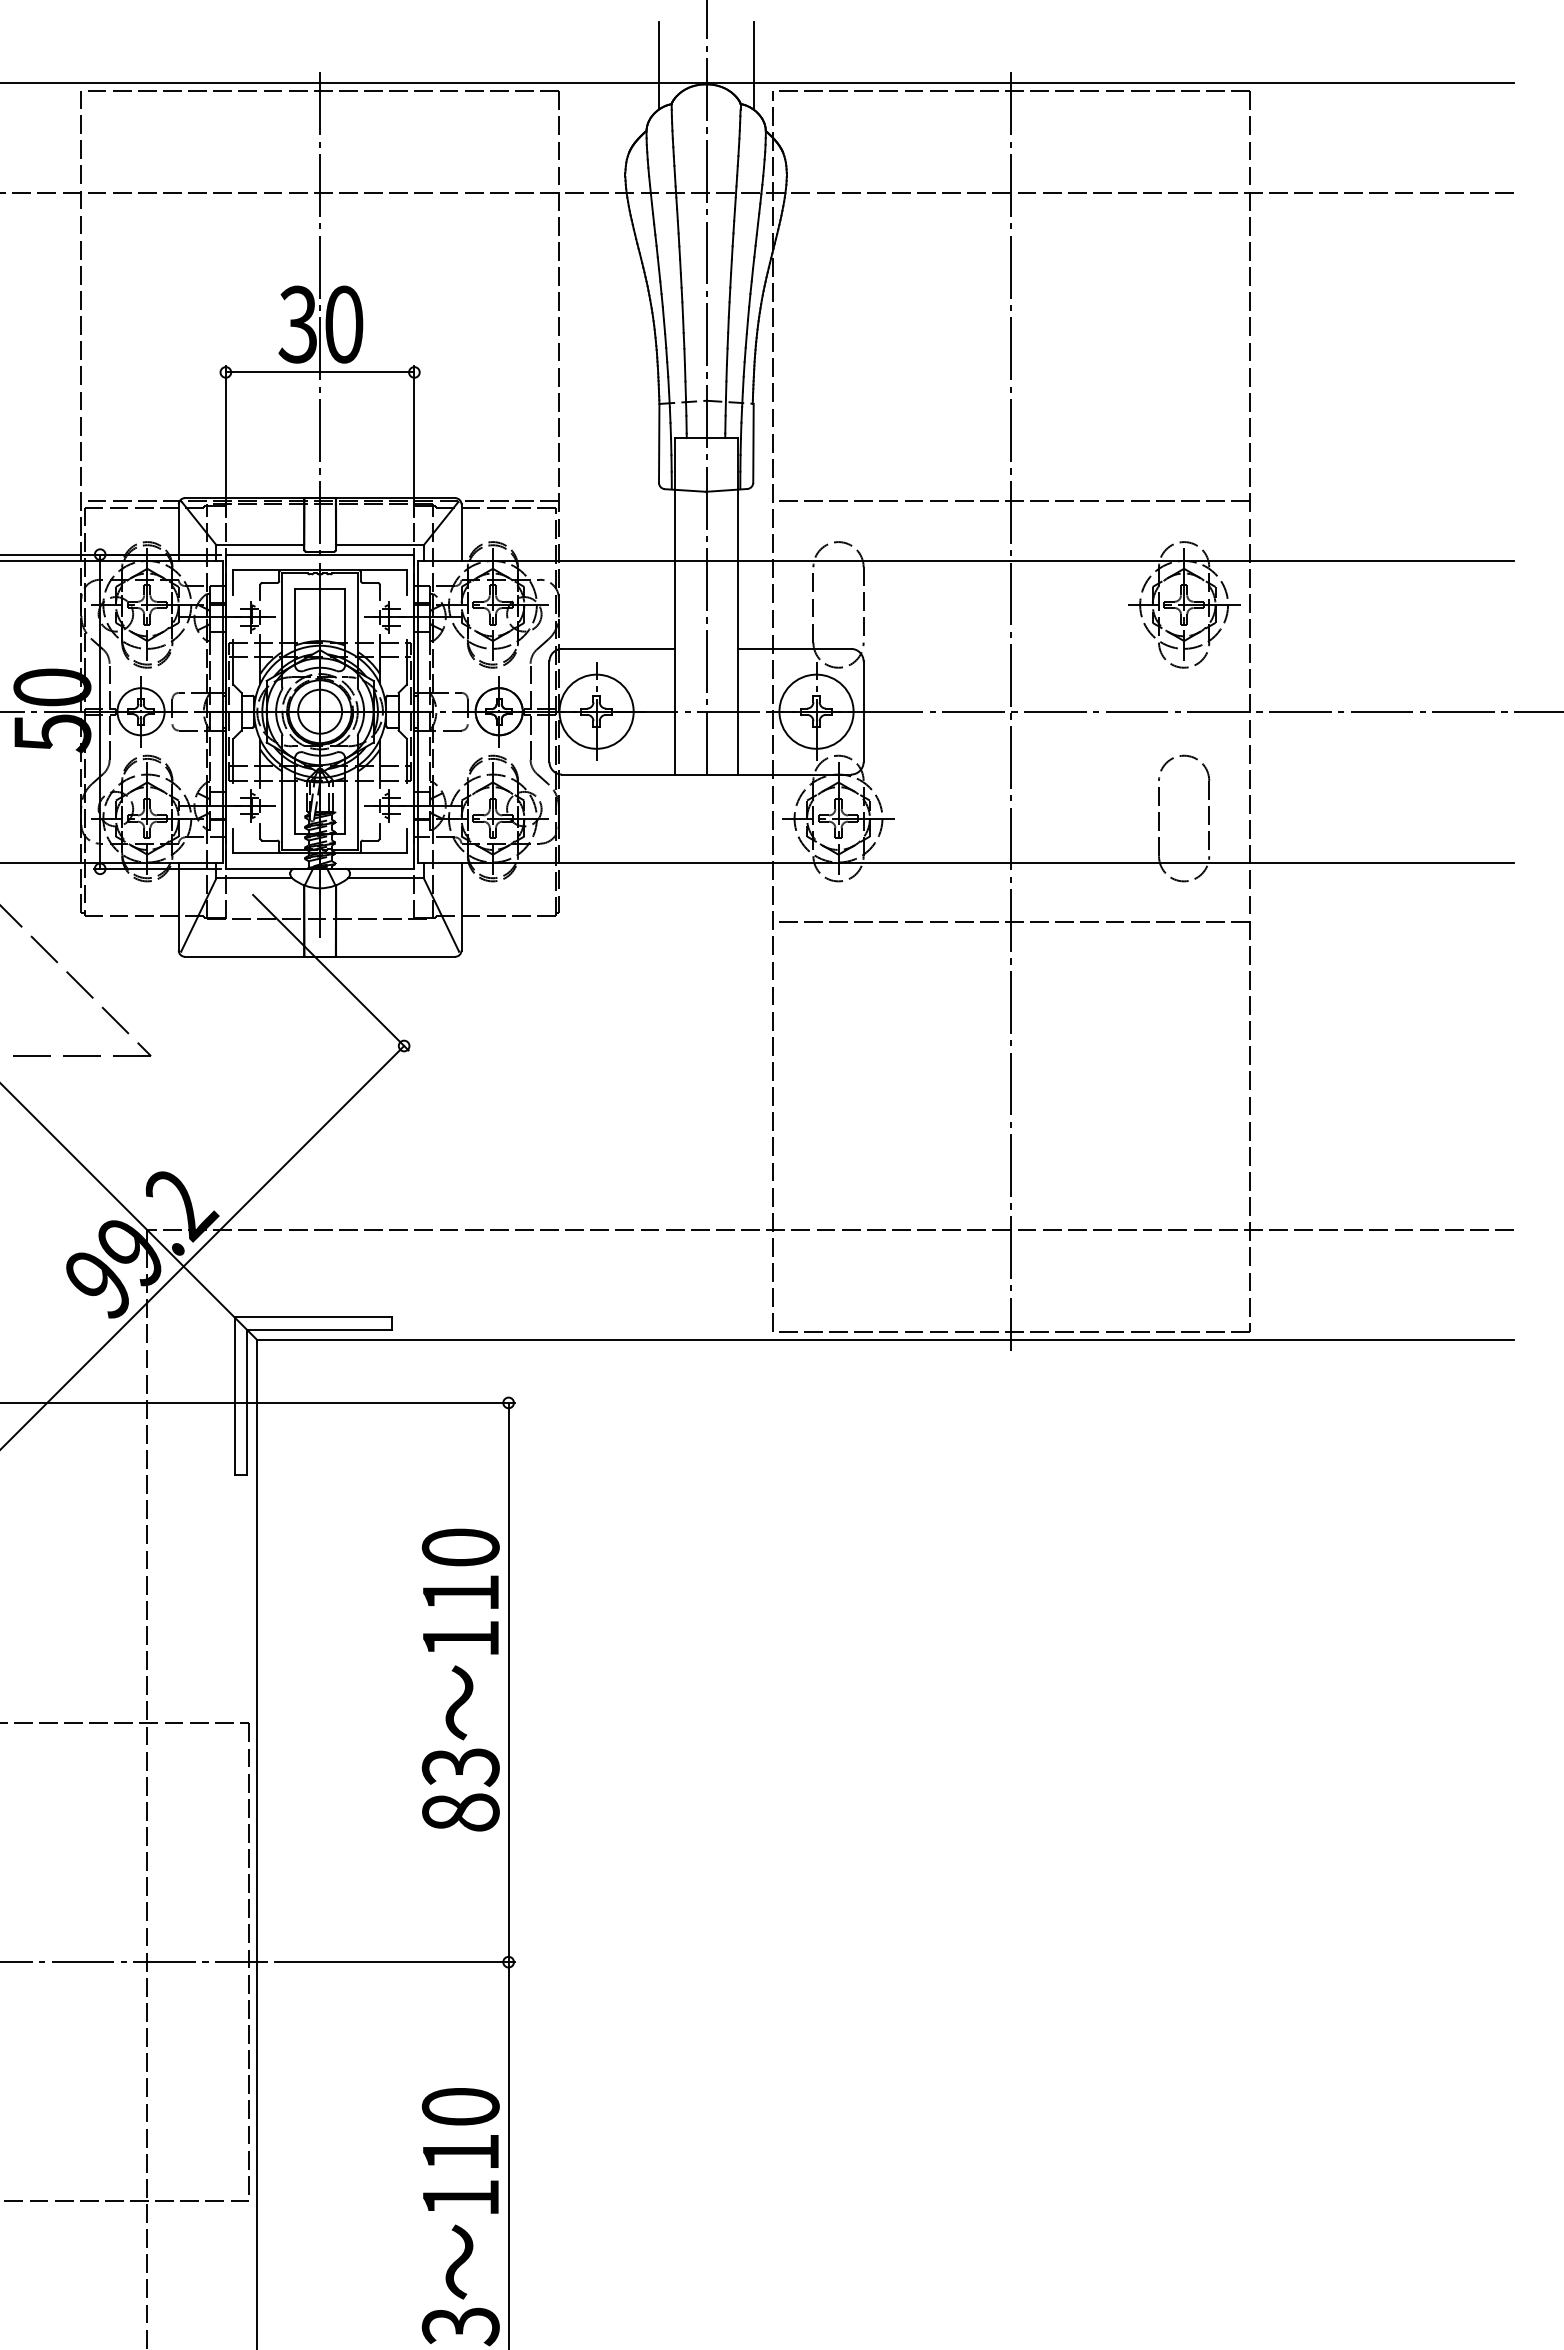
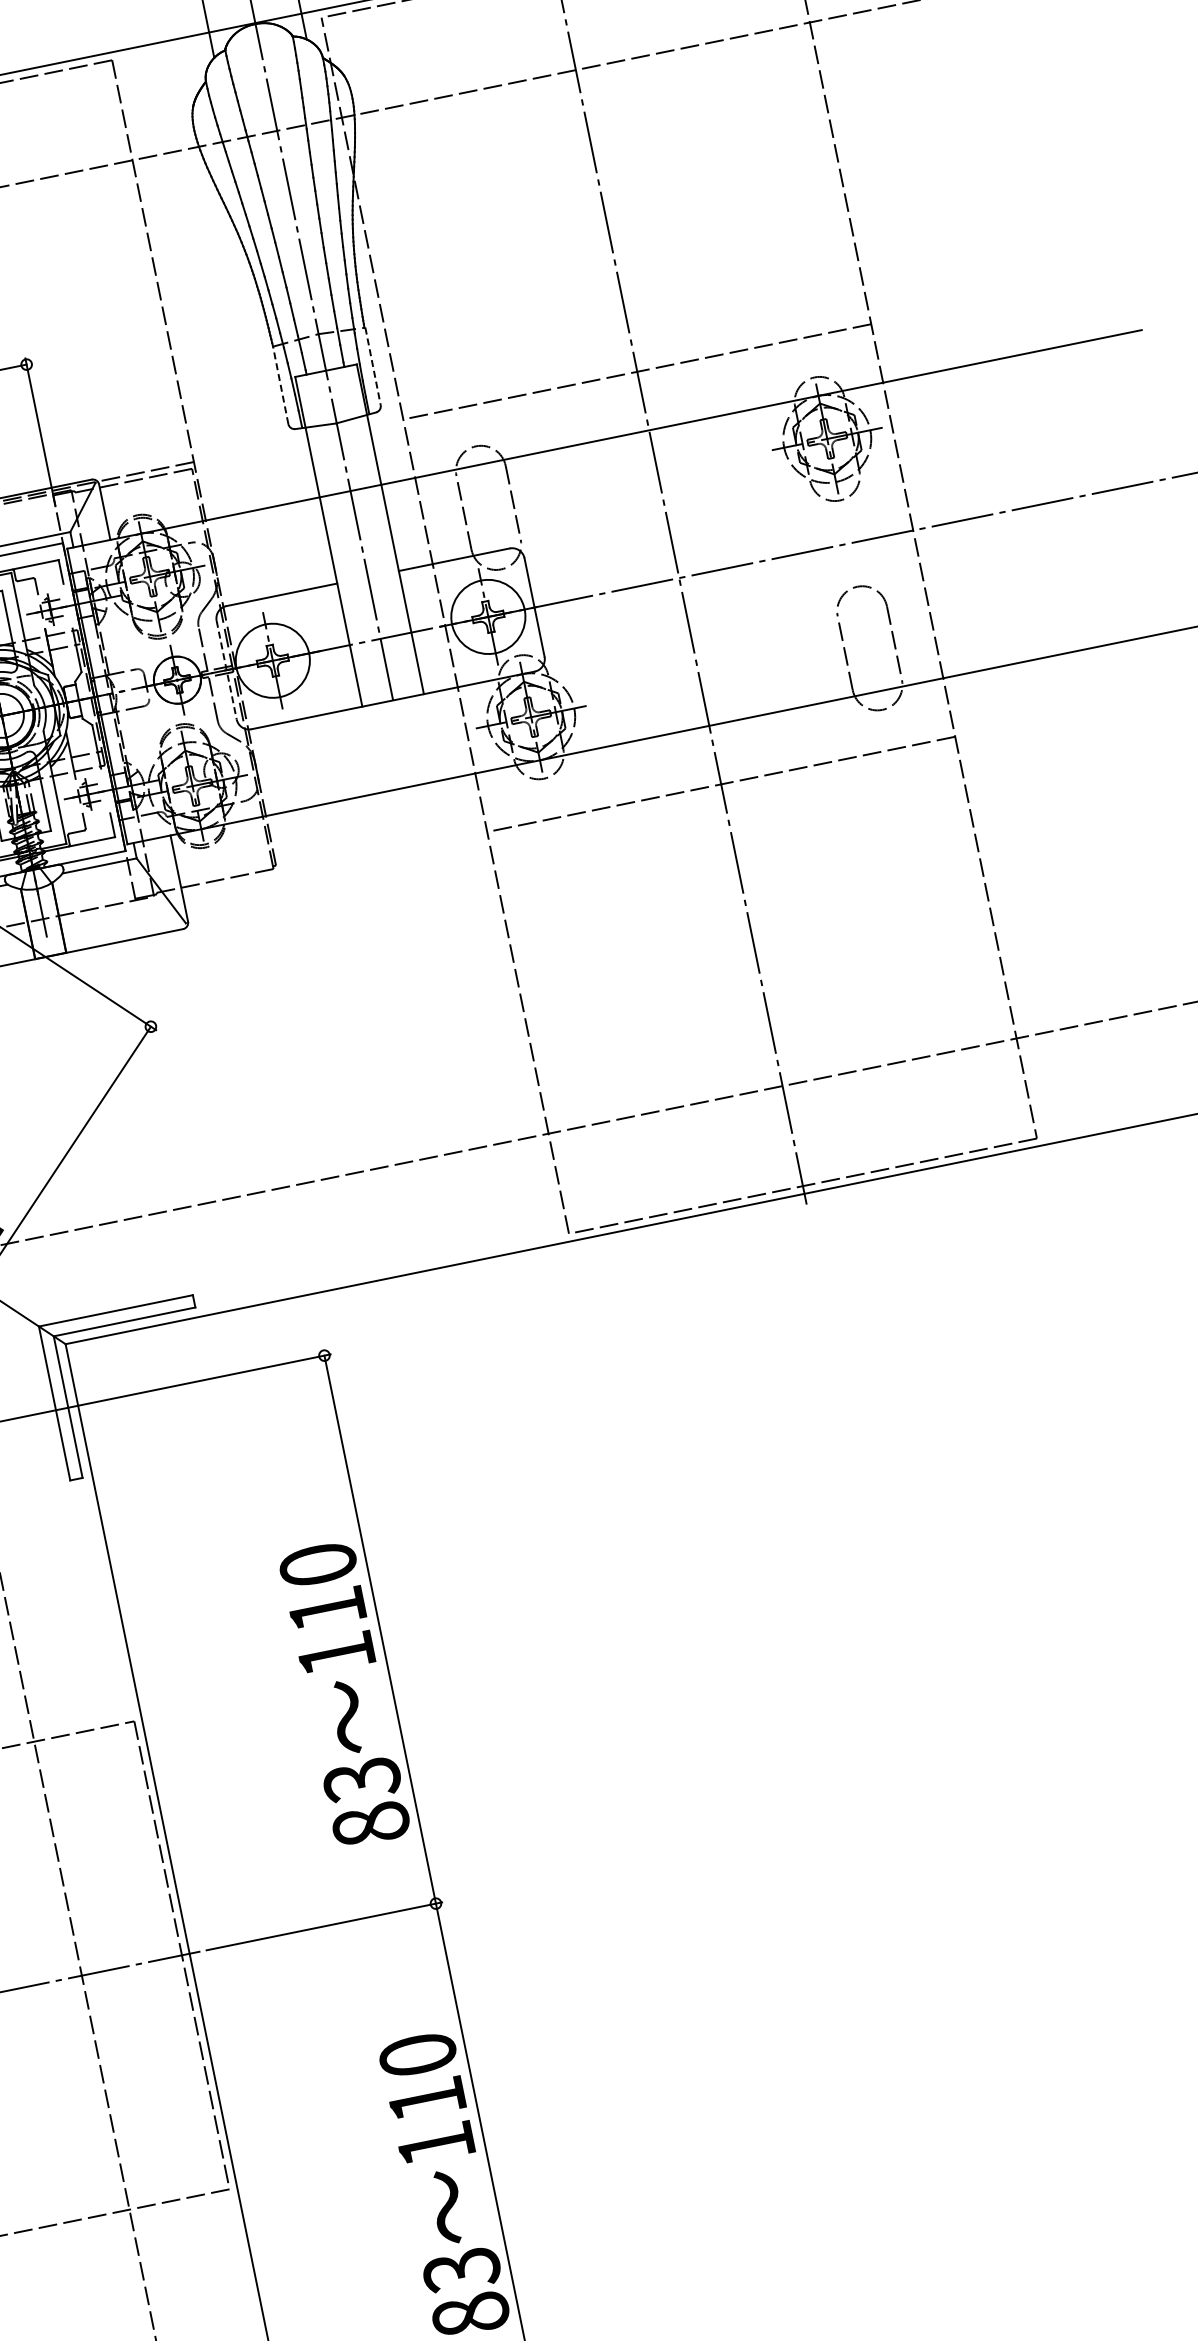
line: (659, 442) -> (280, 384), solid -> dashed
line: (753, 443) -> (373, 366), solid -> dashed
line: (549, 712) -> (226, 670), solid -> dashed
text: (460, 1679) -> (344, 1694), moved

